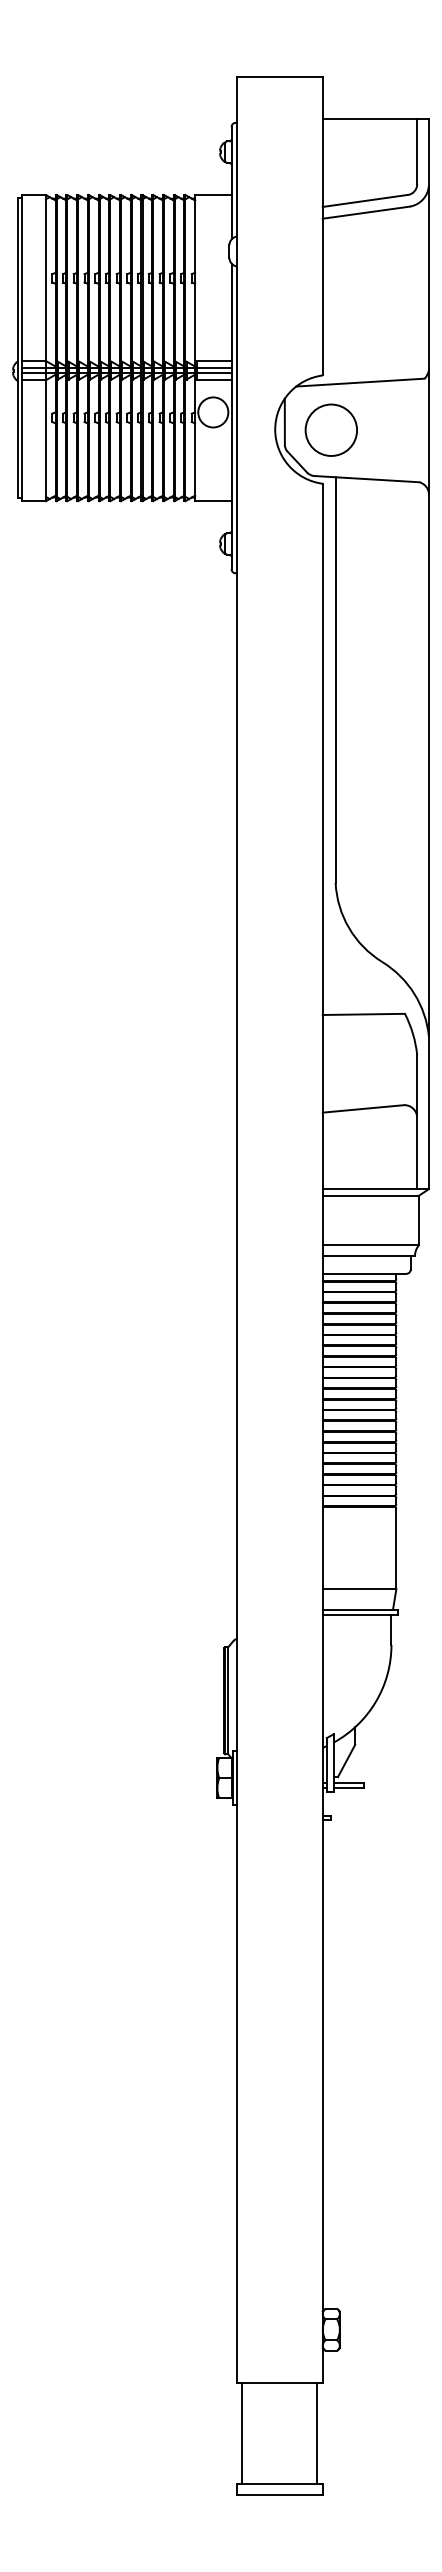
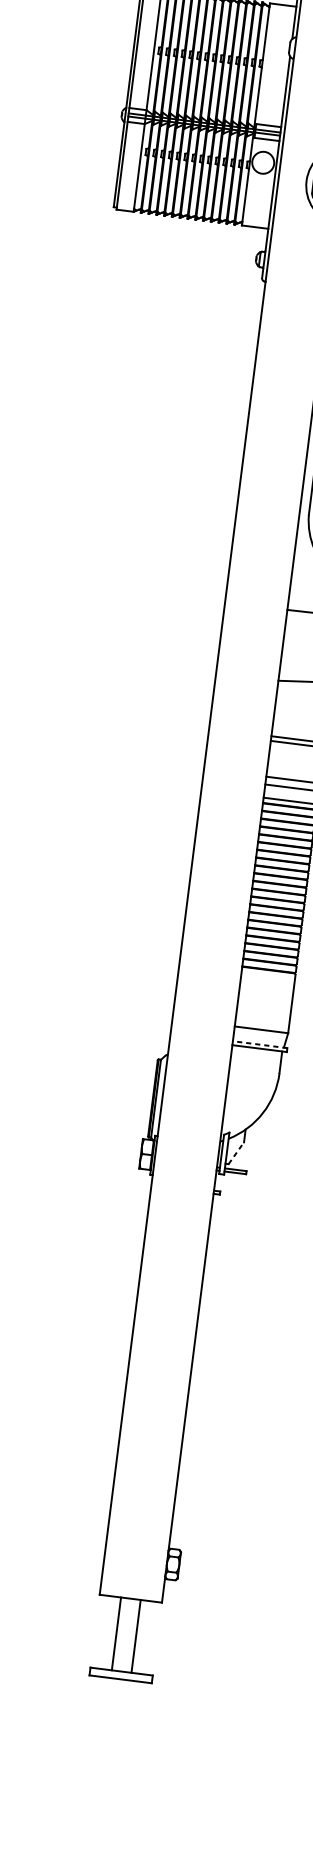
line: (360, 1609) -> (260, 1044), solid -> dashed
line: (346, 1760) -> (236, 1152), solid -> dashed
line: (242, 2433) -> (116, 1633), moved
line: (317, 2433) -> (136, 1636), moved

